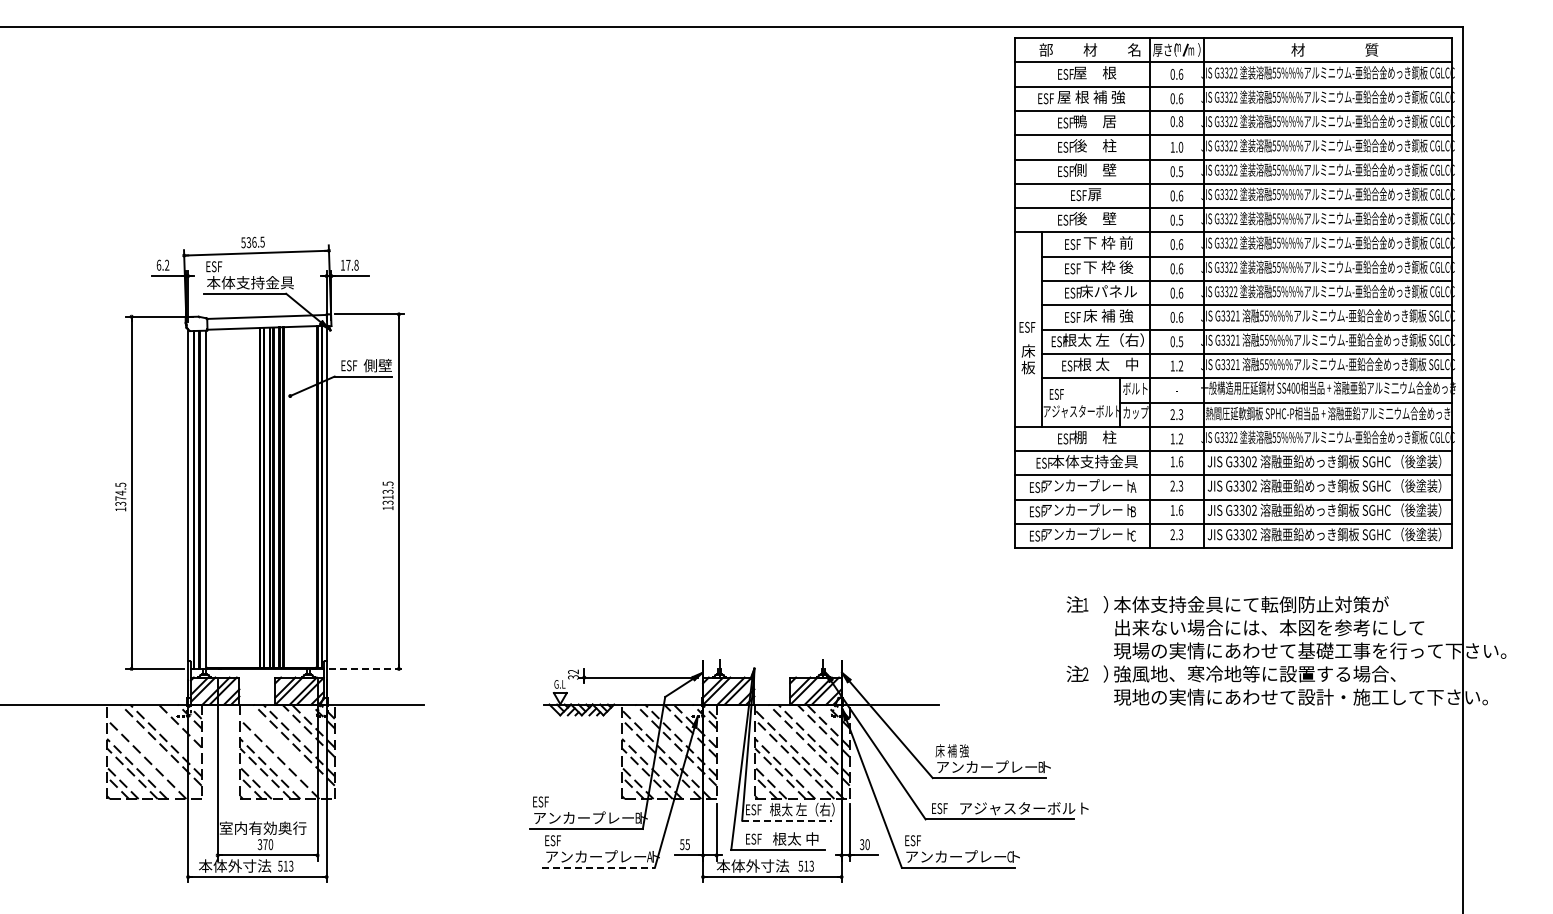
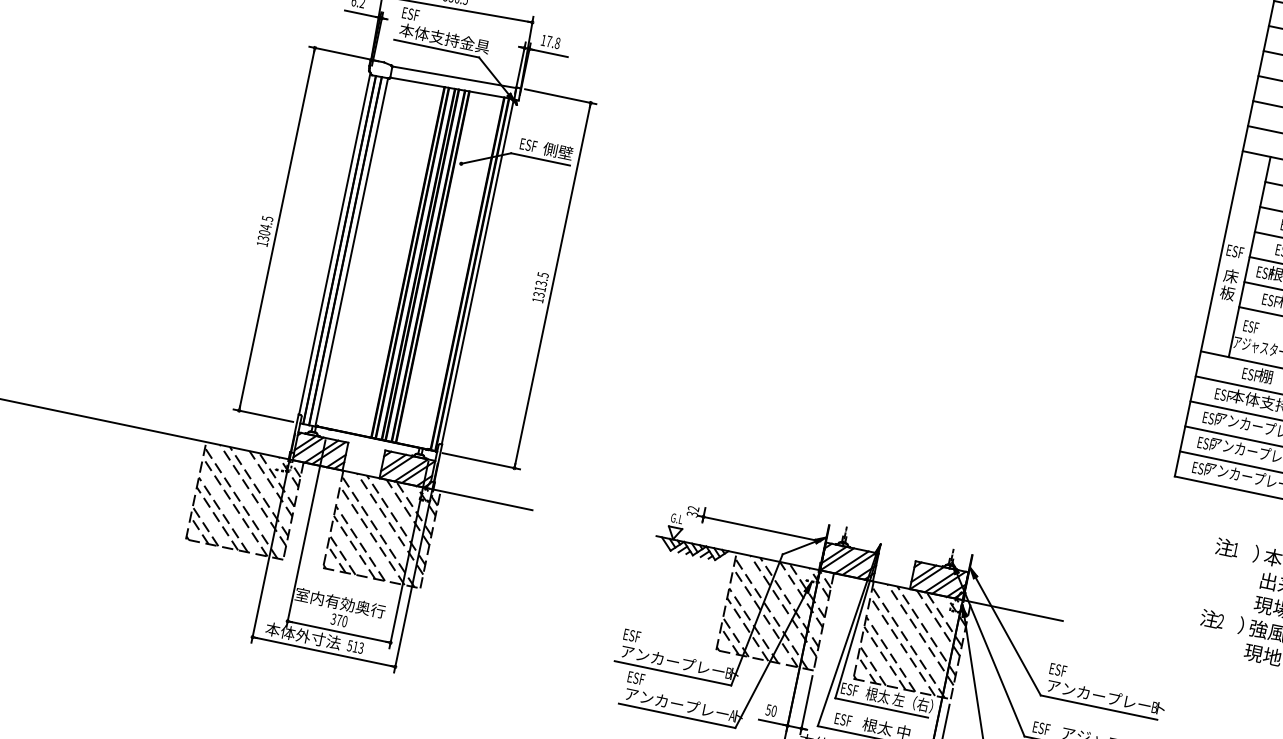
text: (120, 498) -> (264, 232), 1374.5 -> 1304.5
line: (366, 668) -> (481, 460), dashed -> solid
line: (175, 730) -> (271, 483), added
text: (951, 750) -> (1066, 671), 床 補 強 -> ESF
line: (151, 754) -> (241, 503), added
line: (284, 754) -> (378, 531), added
line: (787, 820) -> (882, 707), dashed -> solid
text: (687, 844) -> (773, 711), 55 -> 50
line: (598, 867) -> (677, 715), dashed -> solid

